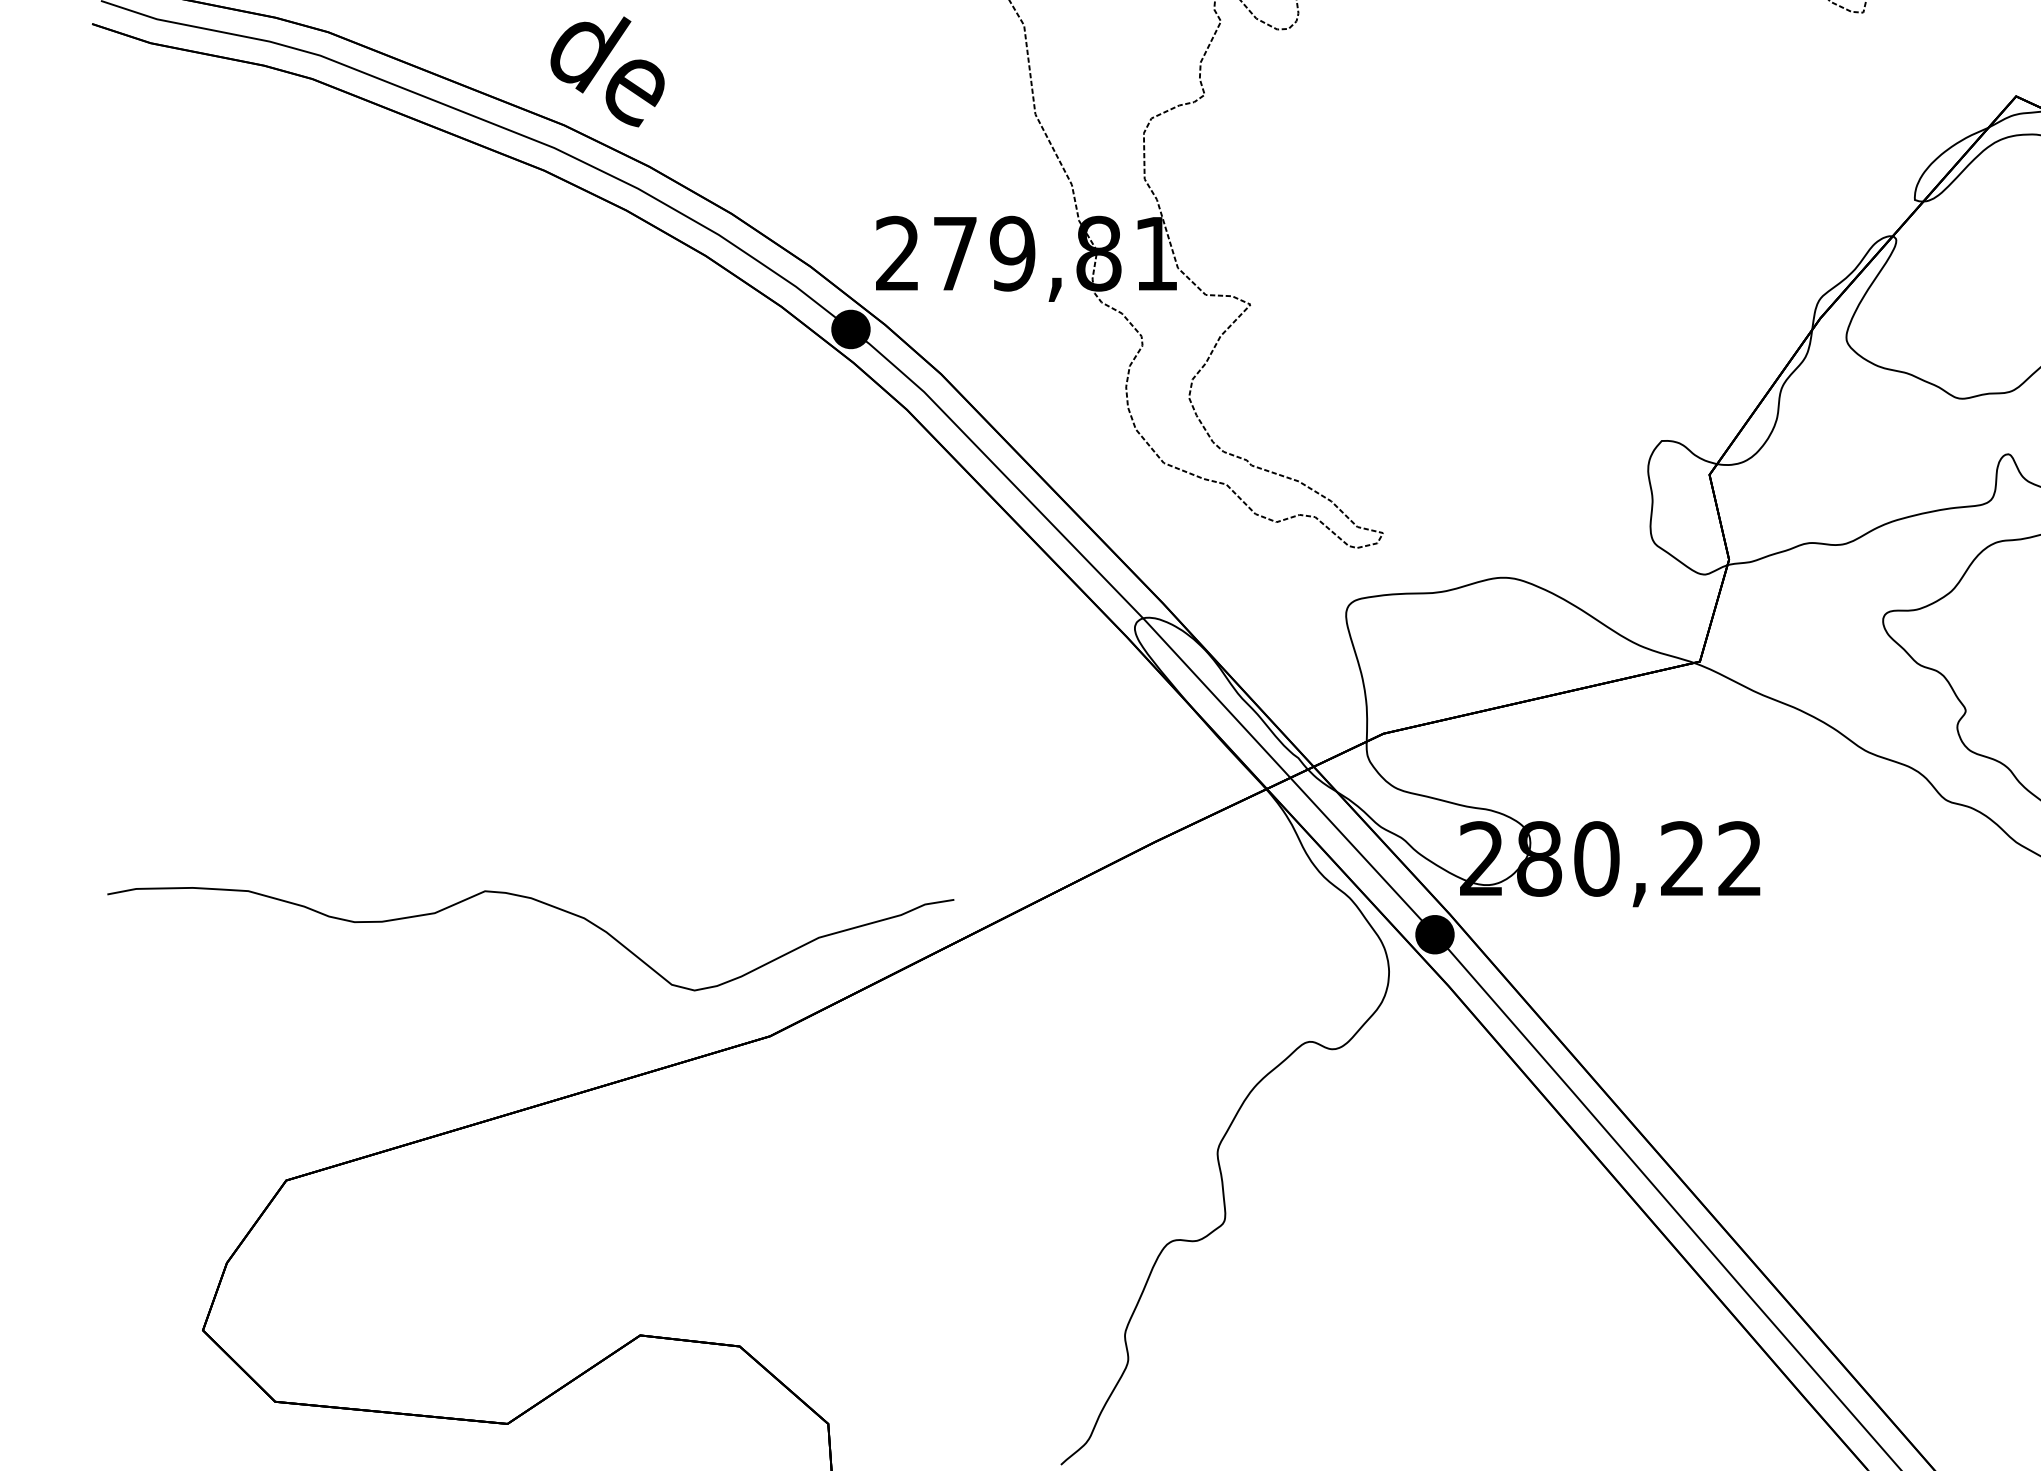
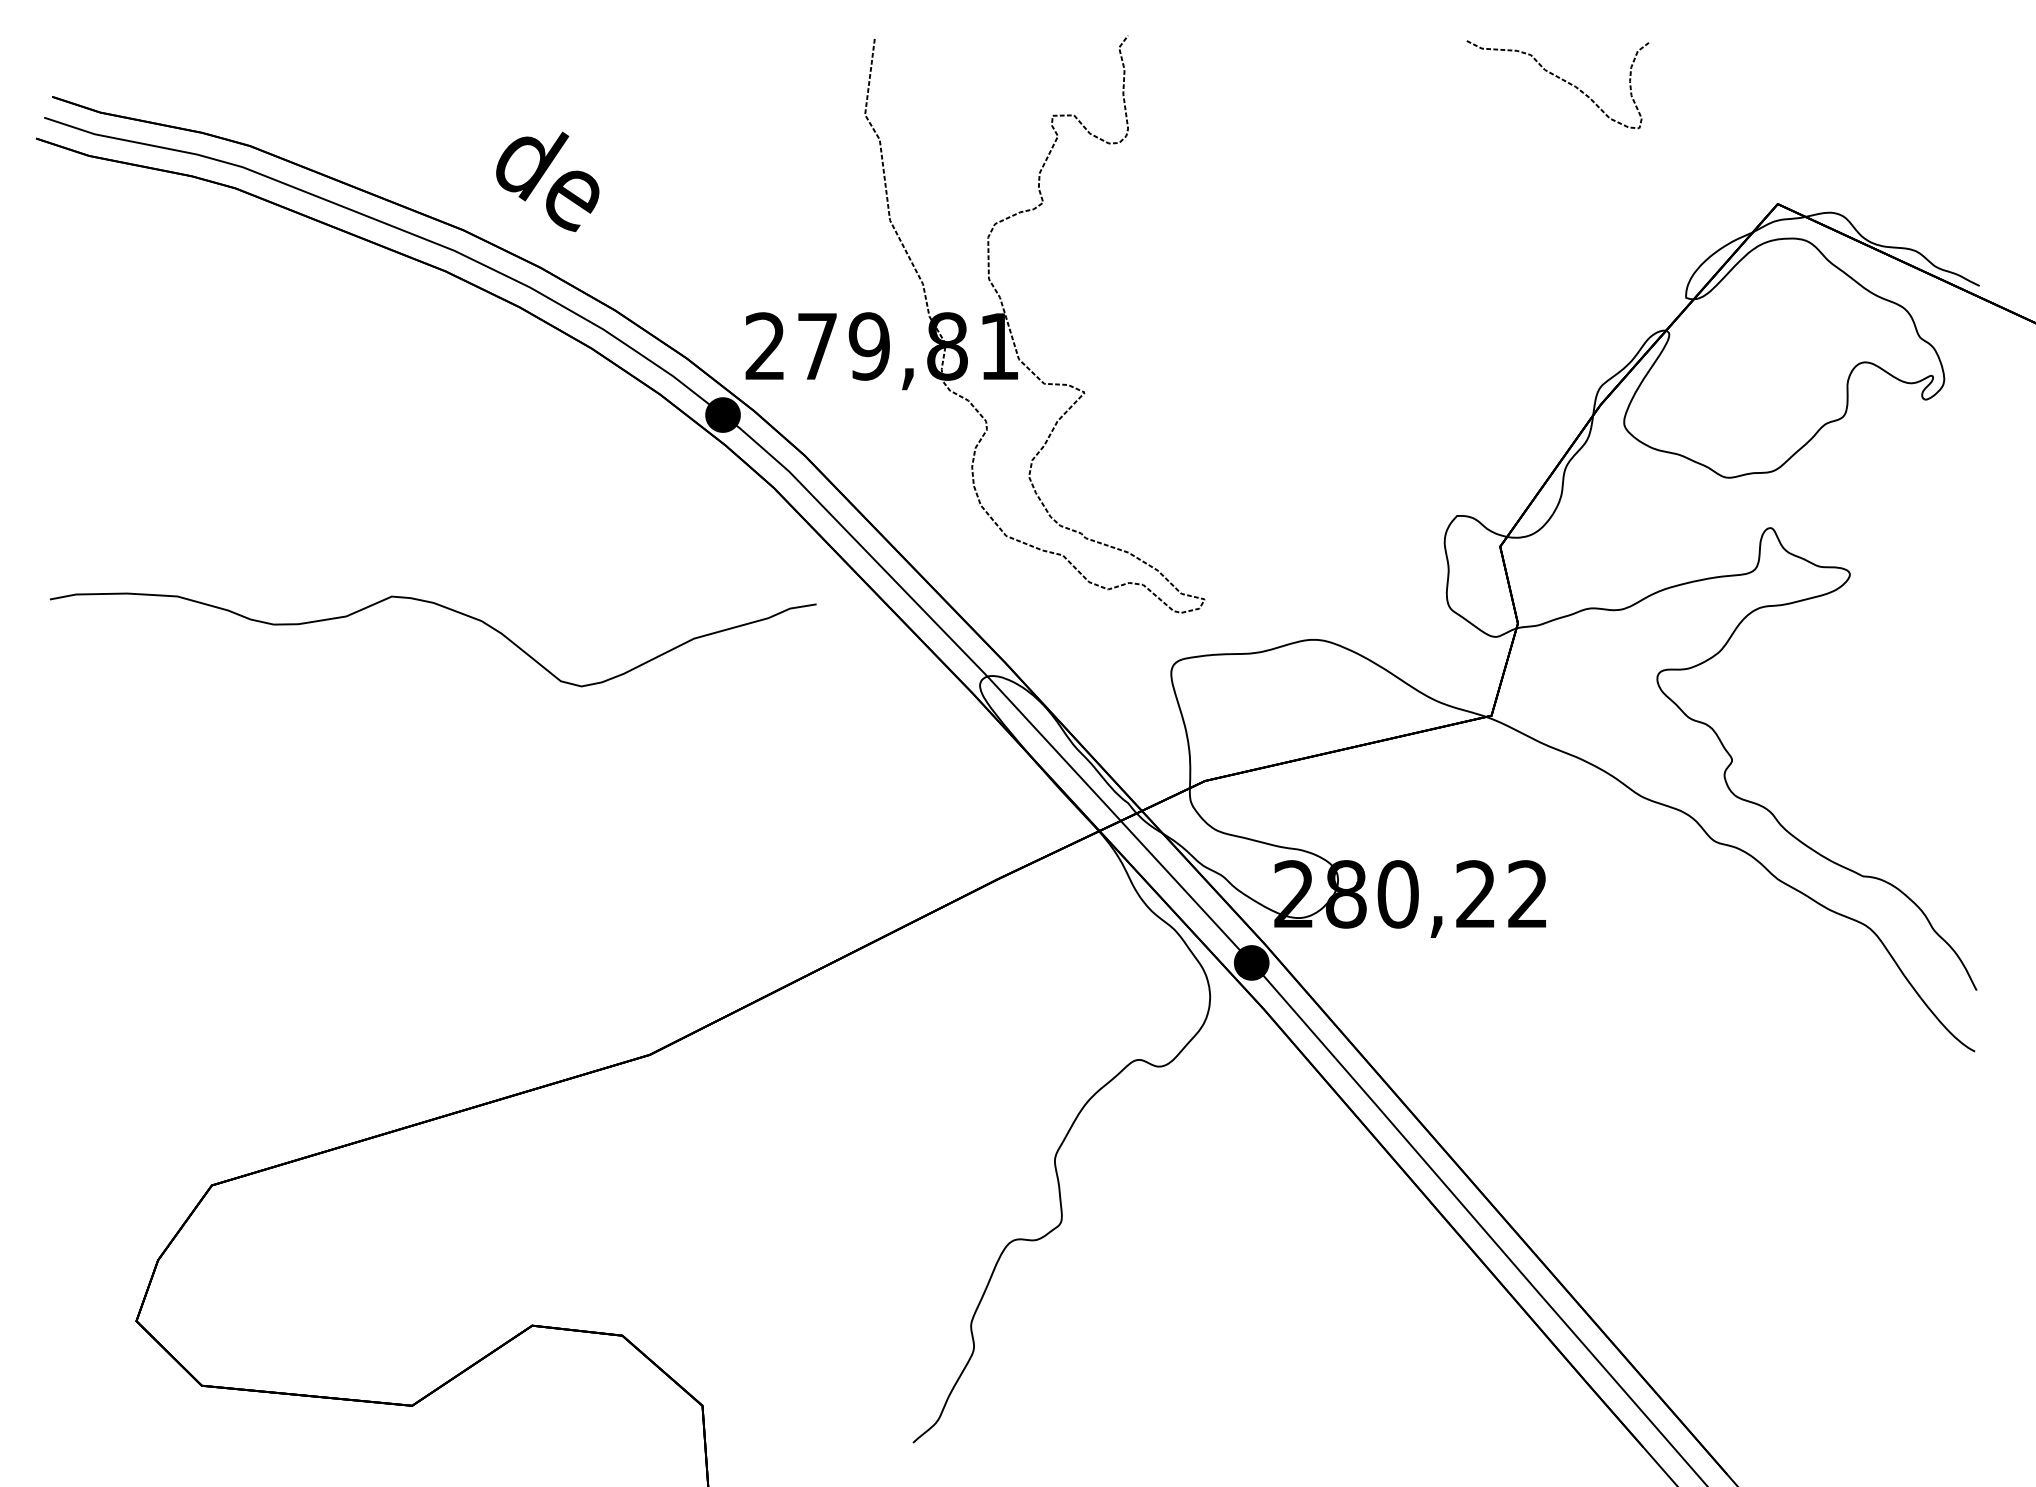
text: (607, 71) -> (547, 181), moved
curve: (546, 905) -> (447, 609), moved

